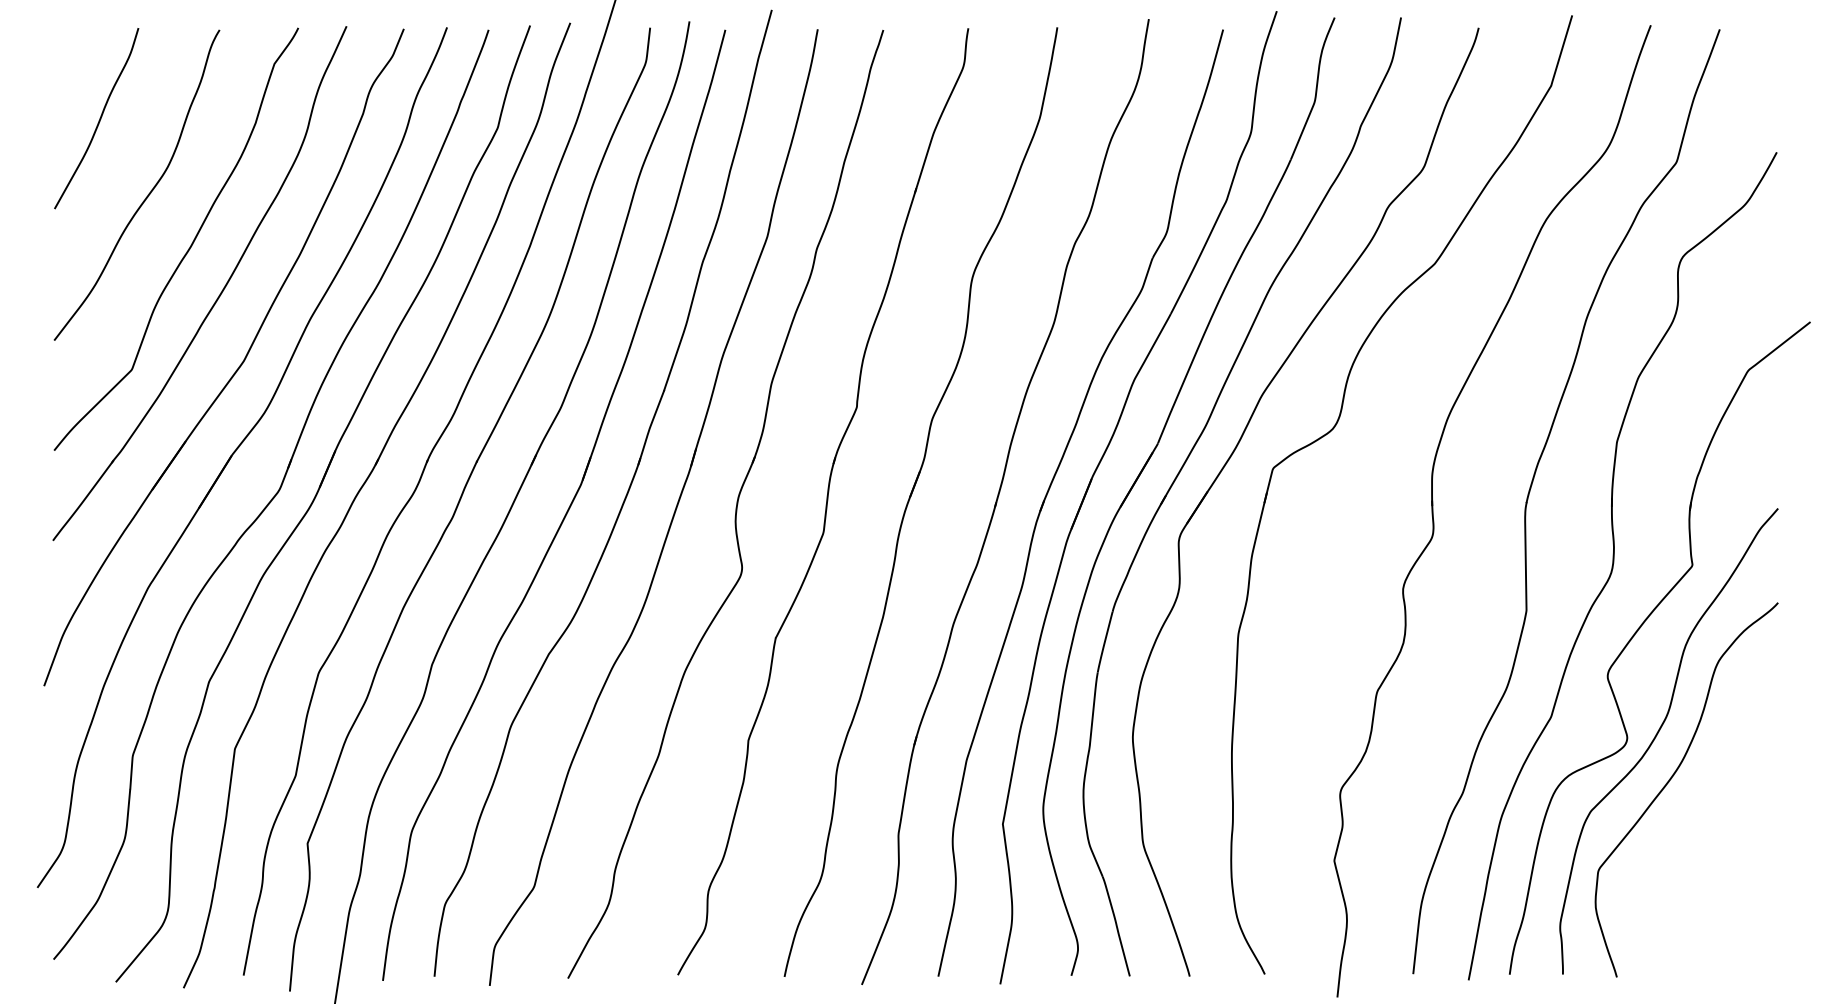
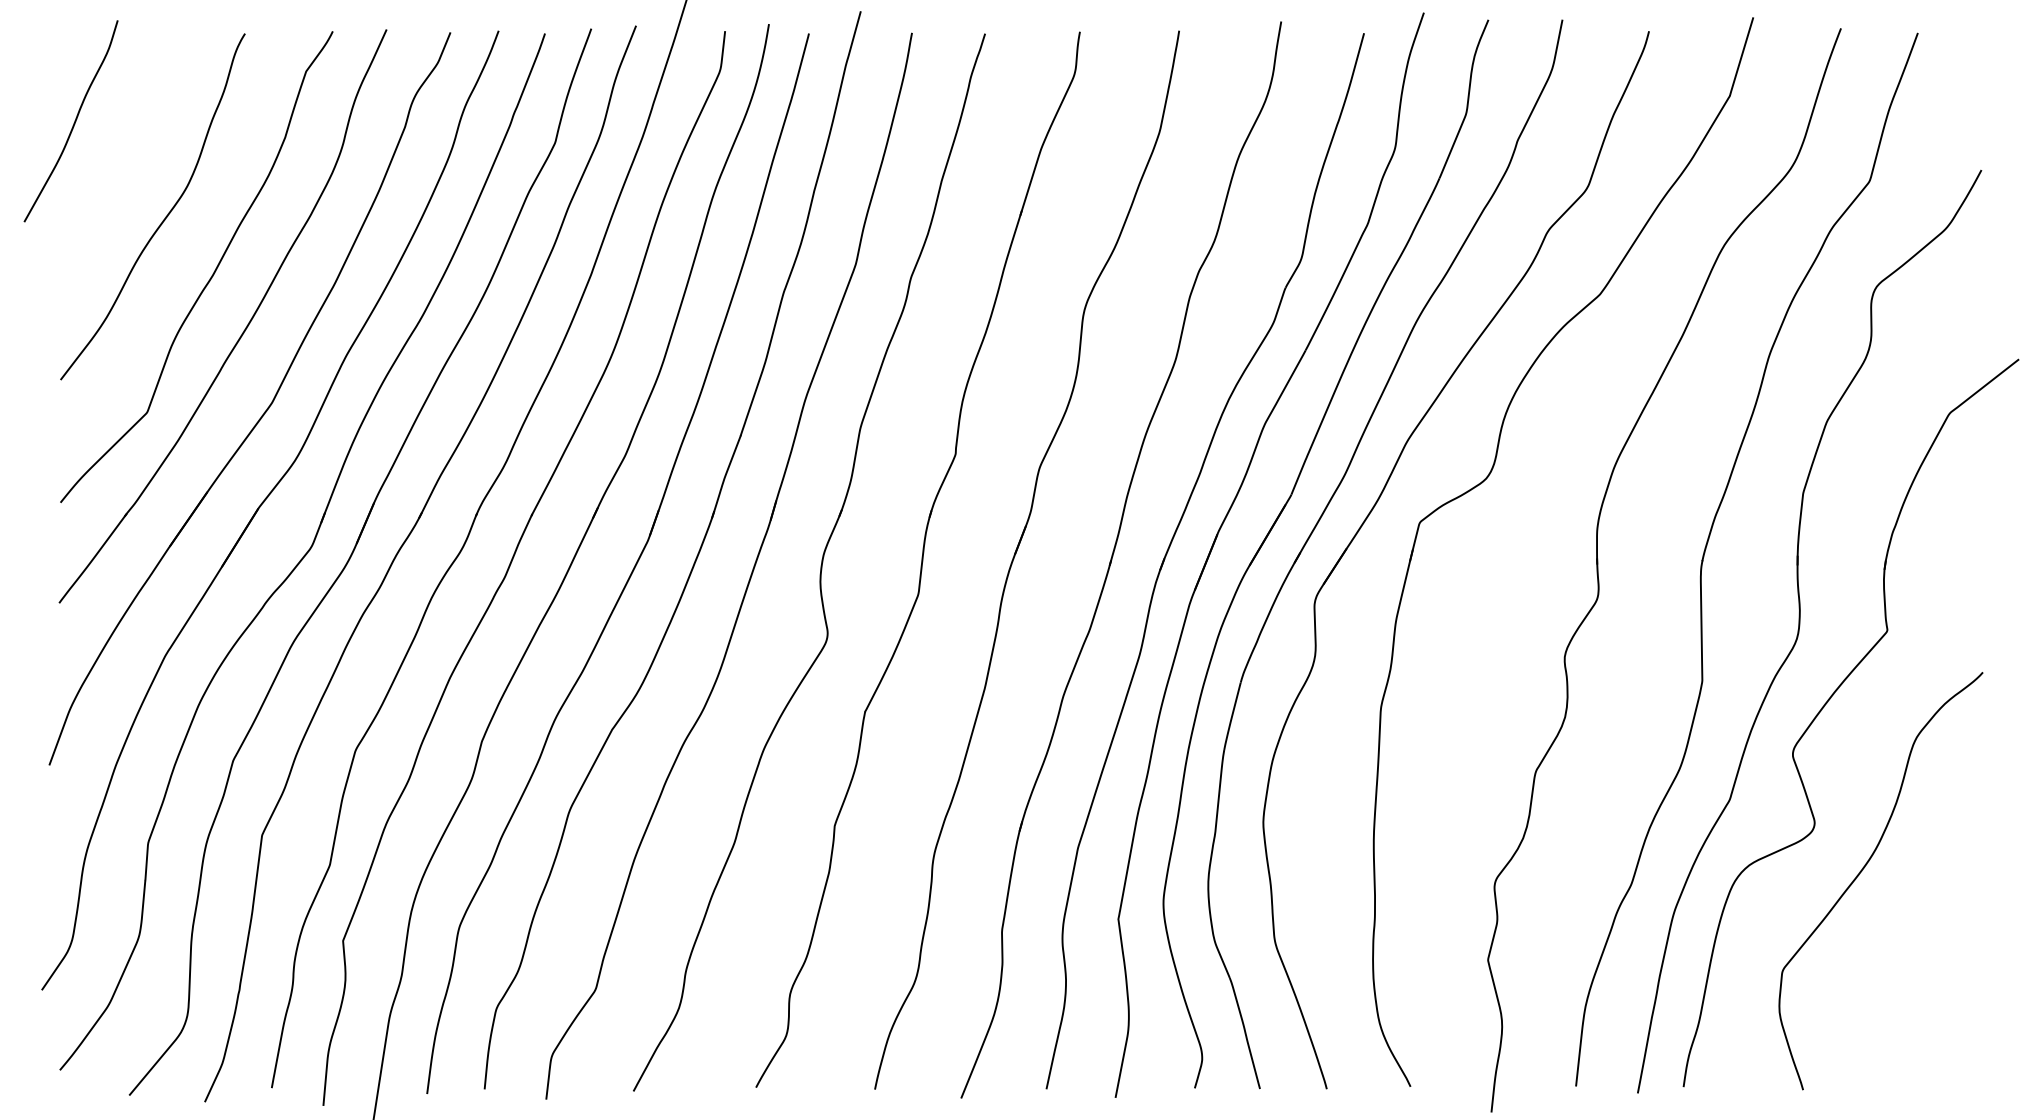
curve: (98, 120) -> (73, 123), moved
curve: (1657, 735) -> (1848, 820), removed

